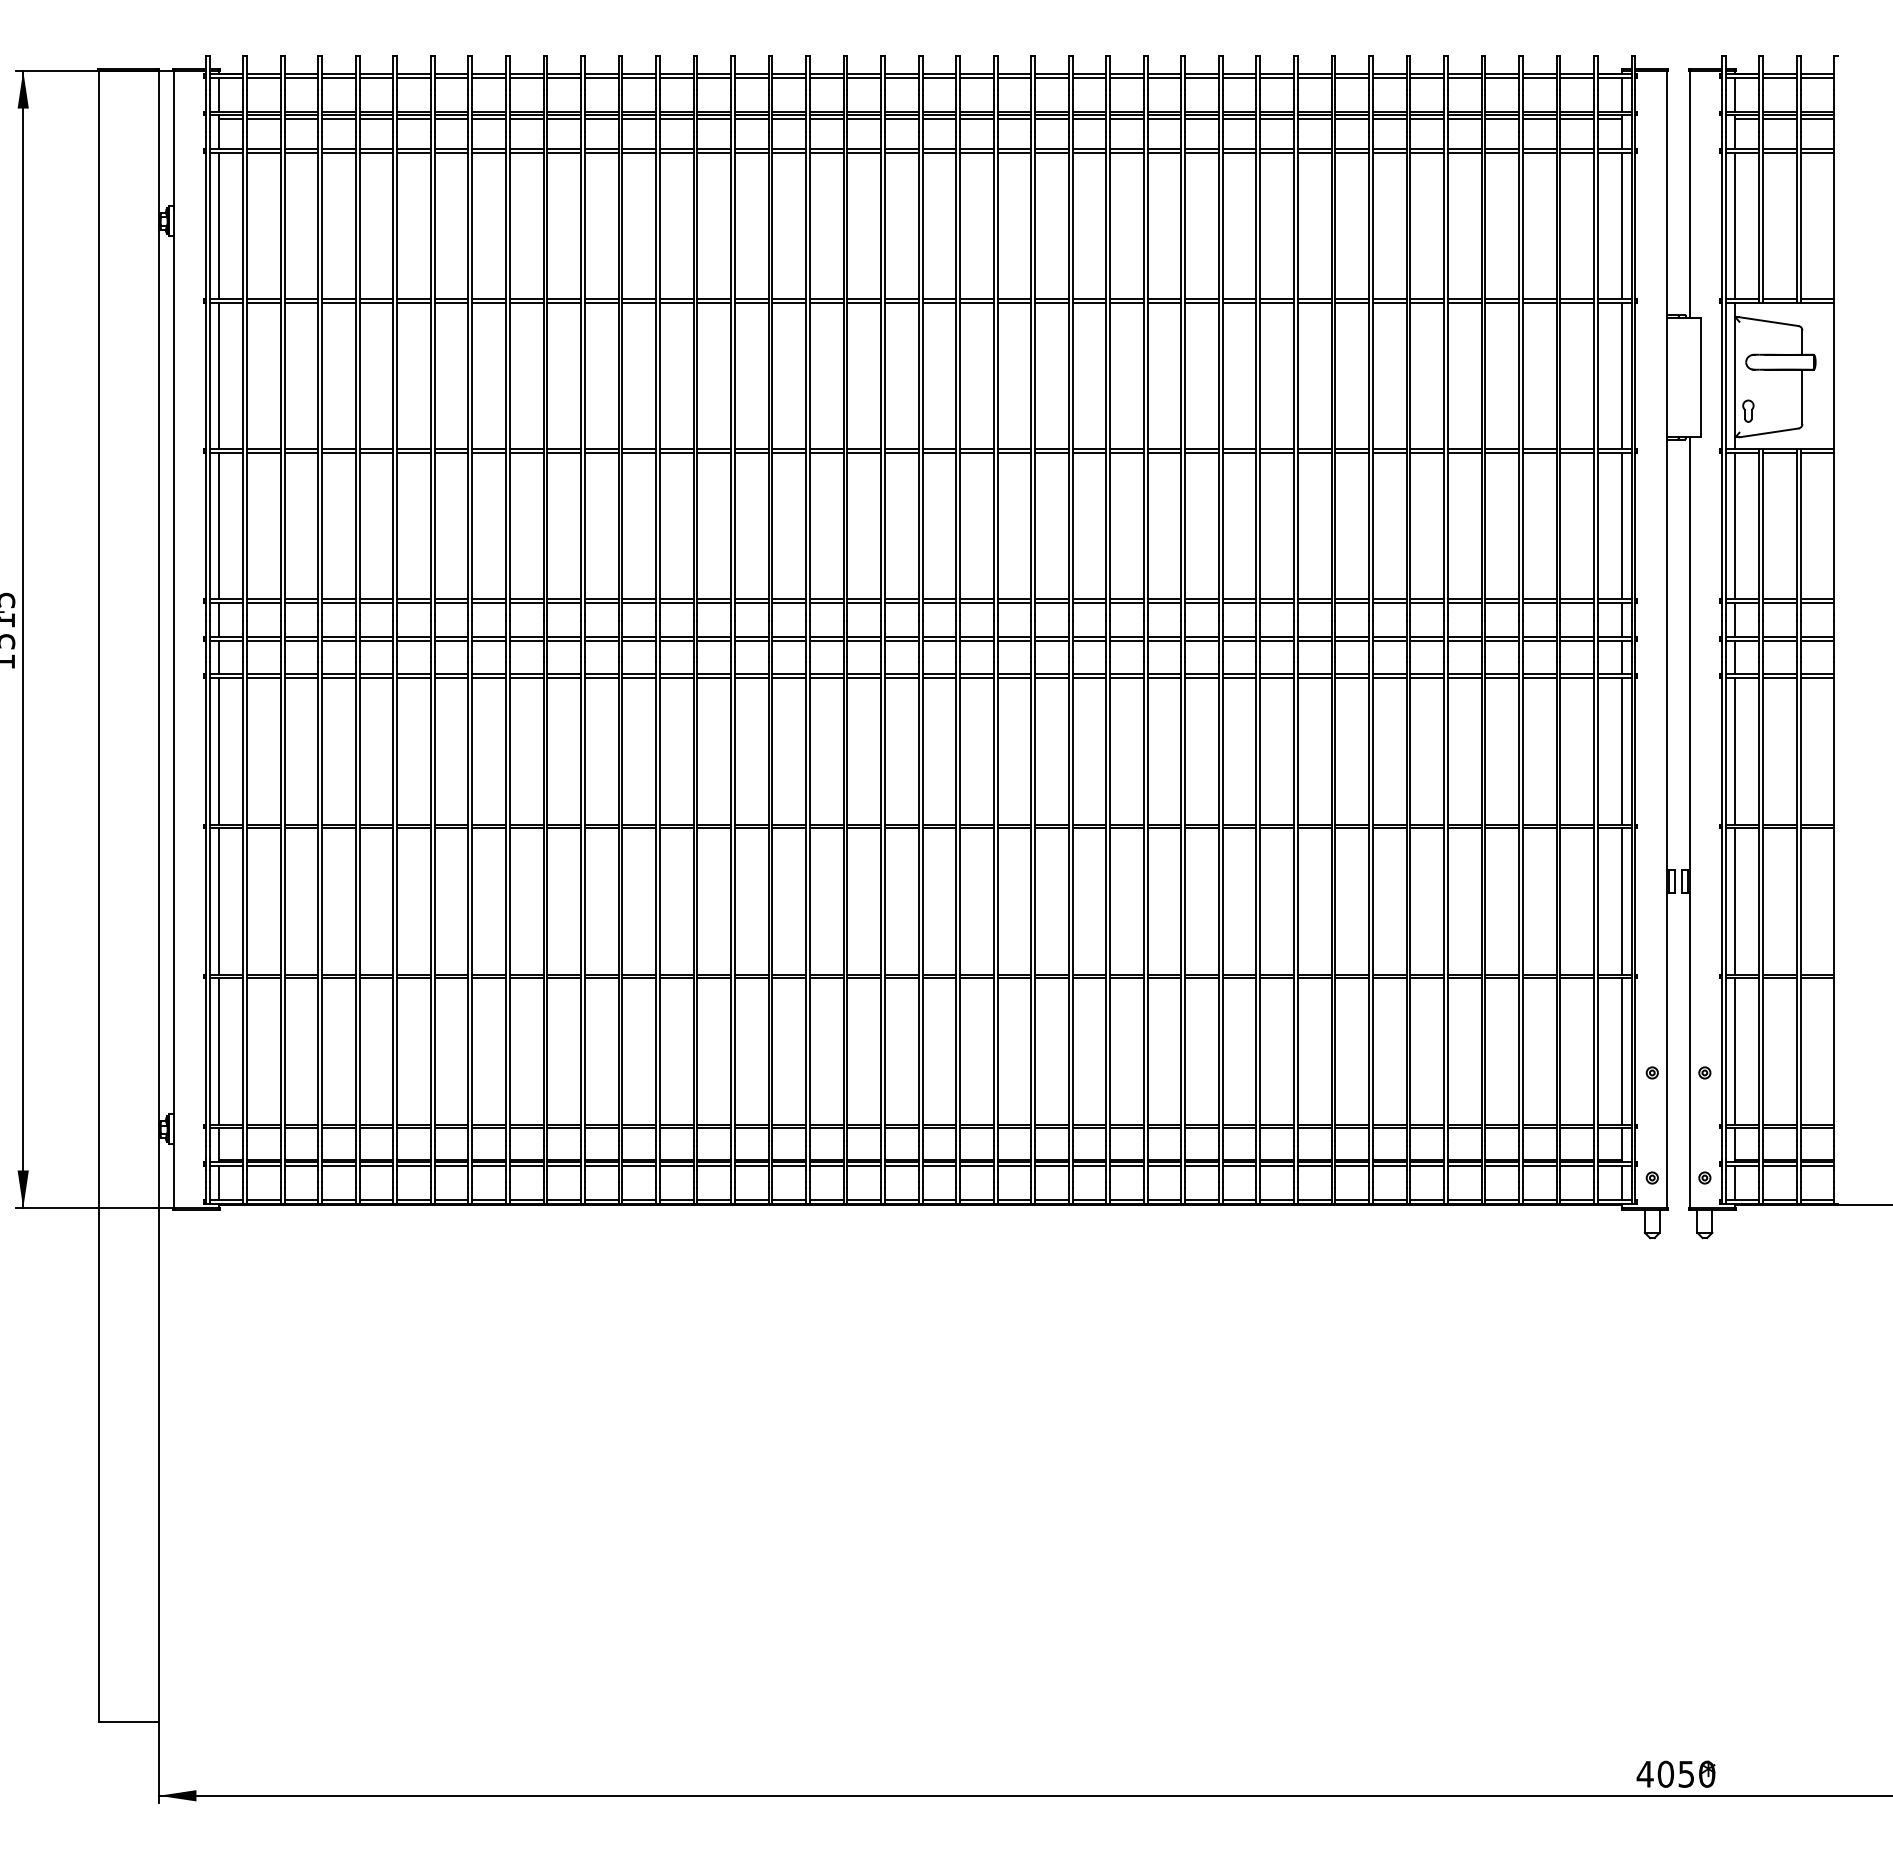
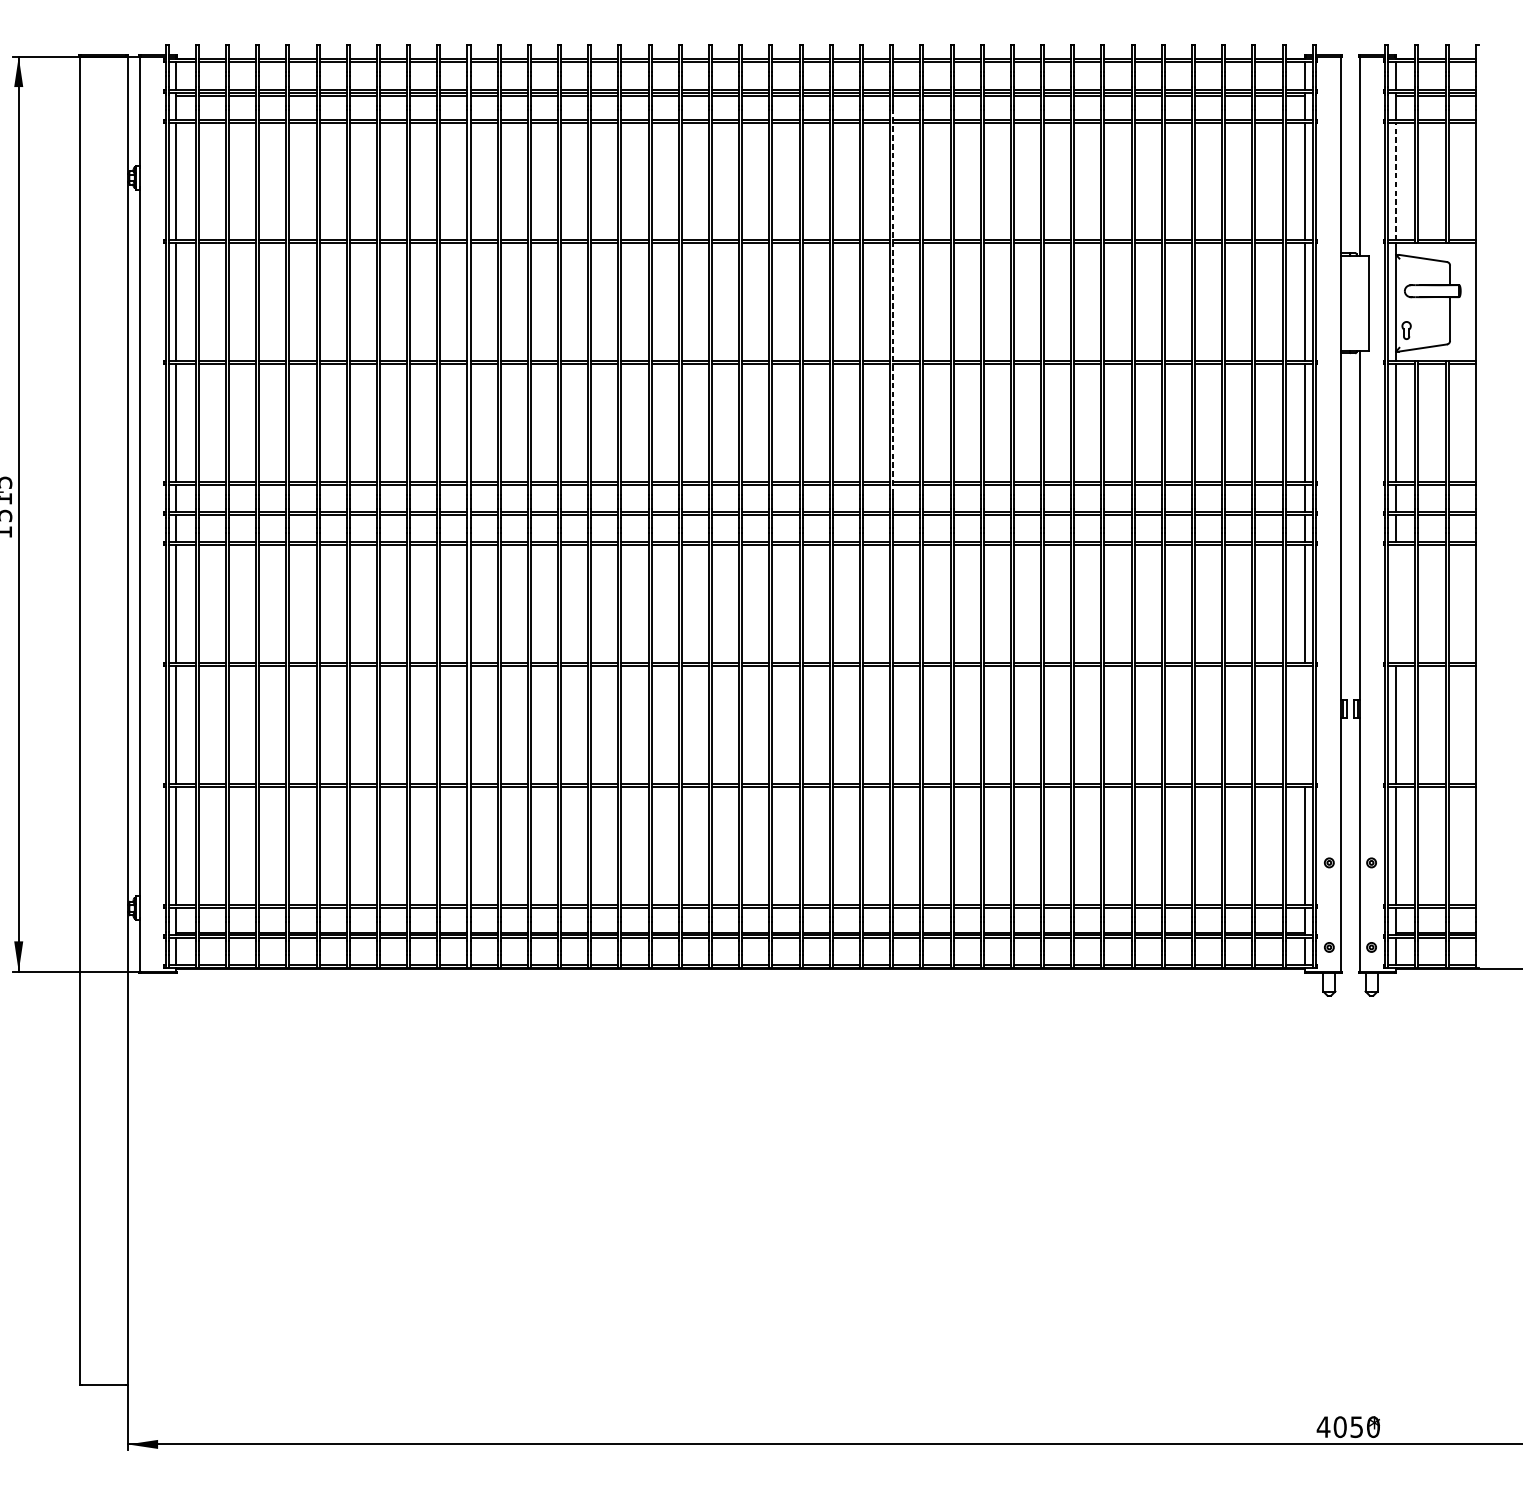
line: (1734, 225) -> (1395, 181), solid -> dashed
line: (1110, 375) -> (893, 301), solid -> dashed
line: (1734, 751) -> (1395, 604), removed
line: (1622, 901) -> (1305, 724), removed

